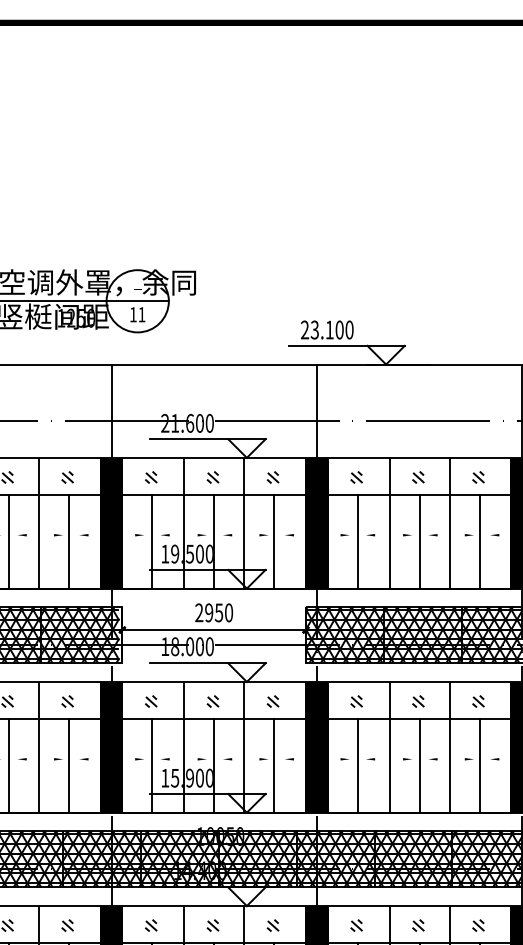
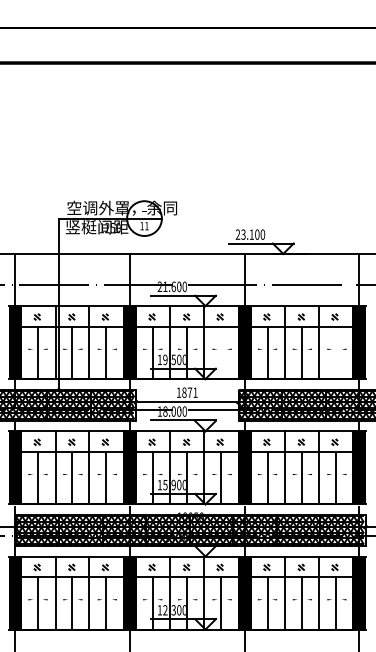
line: (273, 540) -> (220, 352), removed
line: (479, 540) -> (335, 352), removed
text: (212, 612) -> (186, 392), 2950 -> 1871

